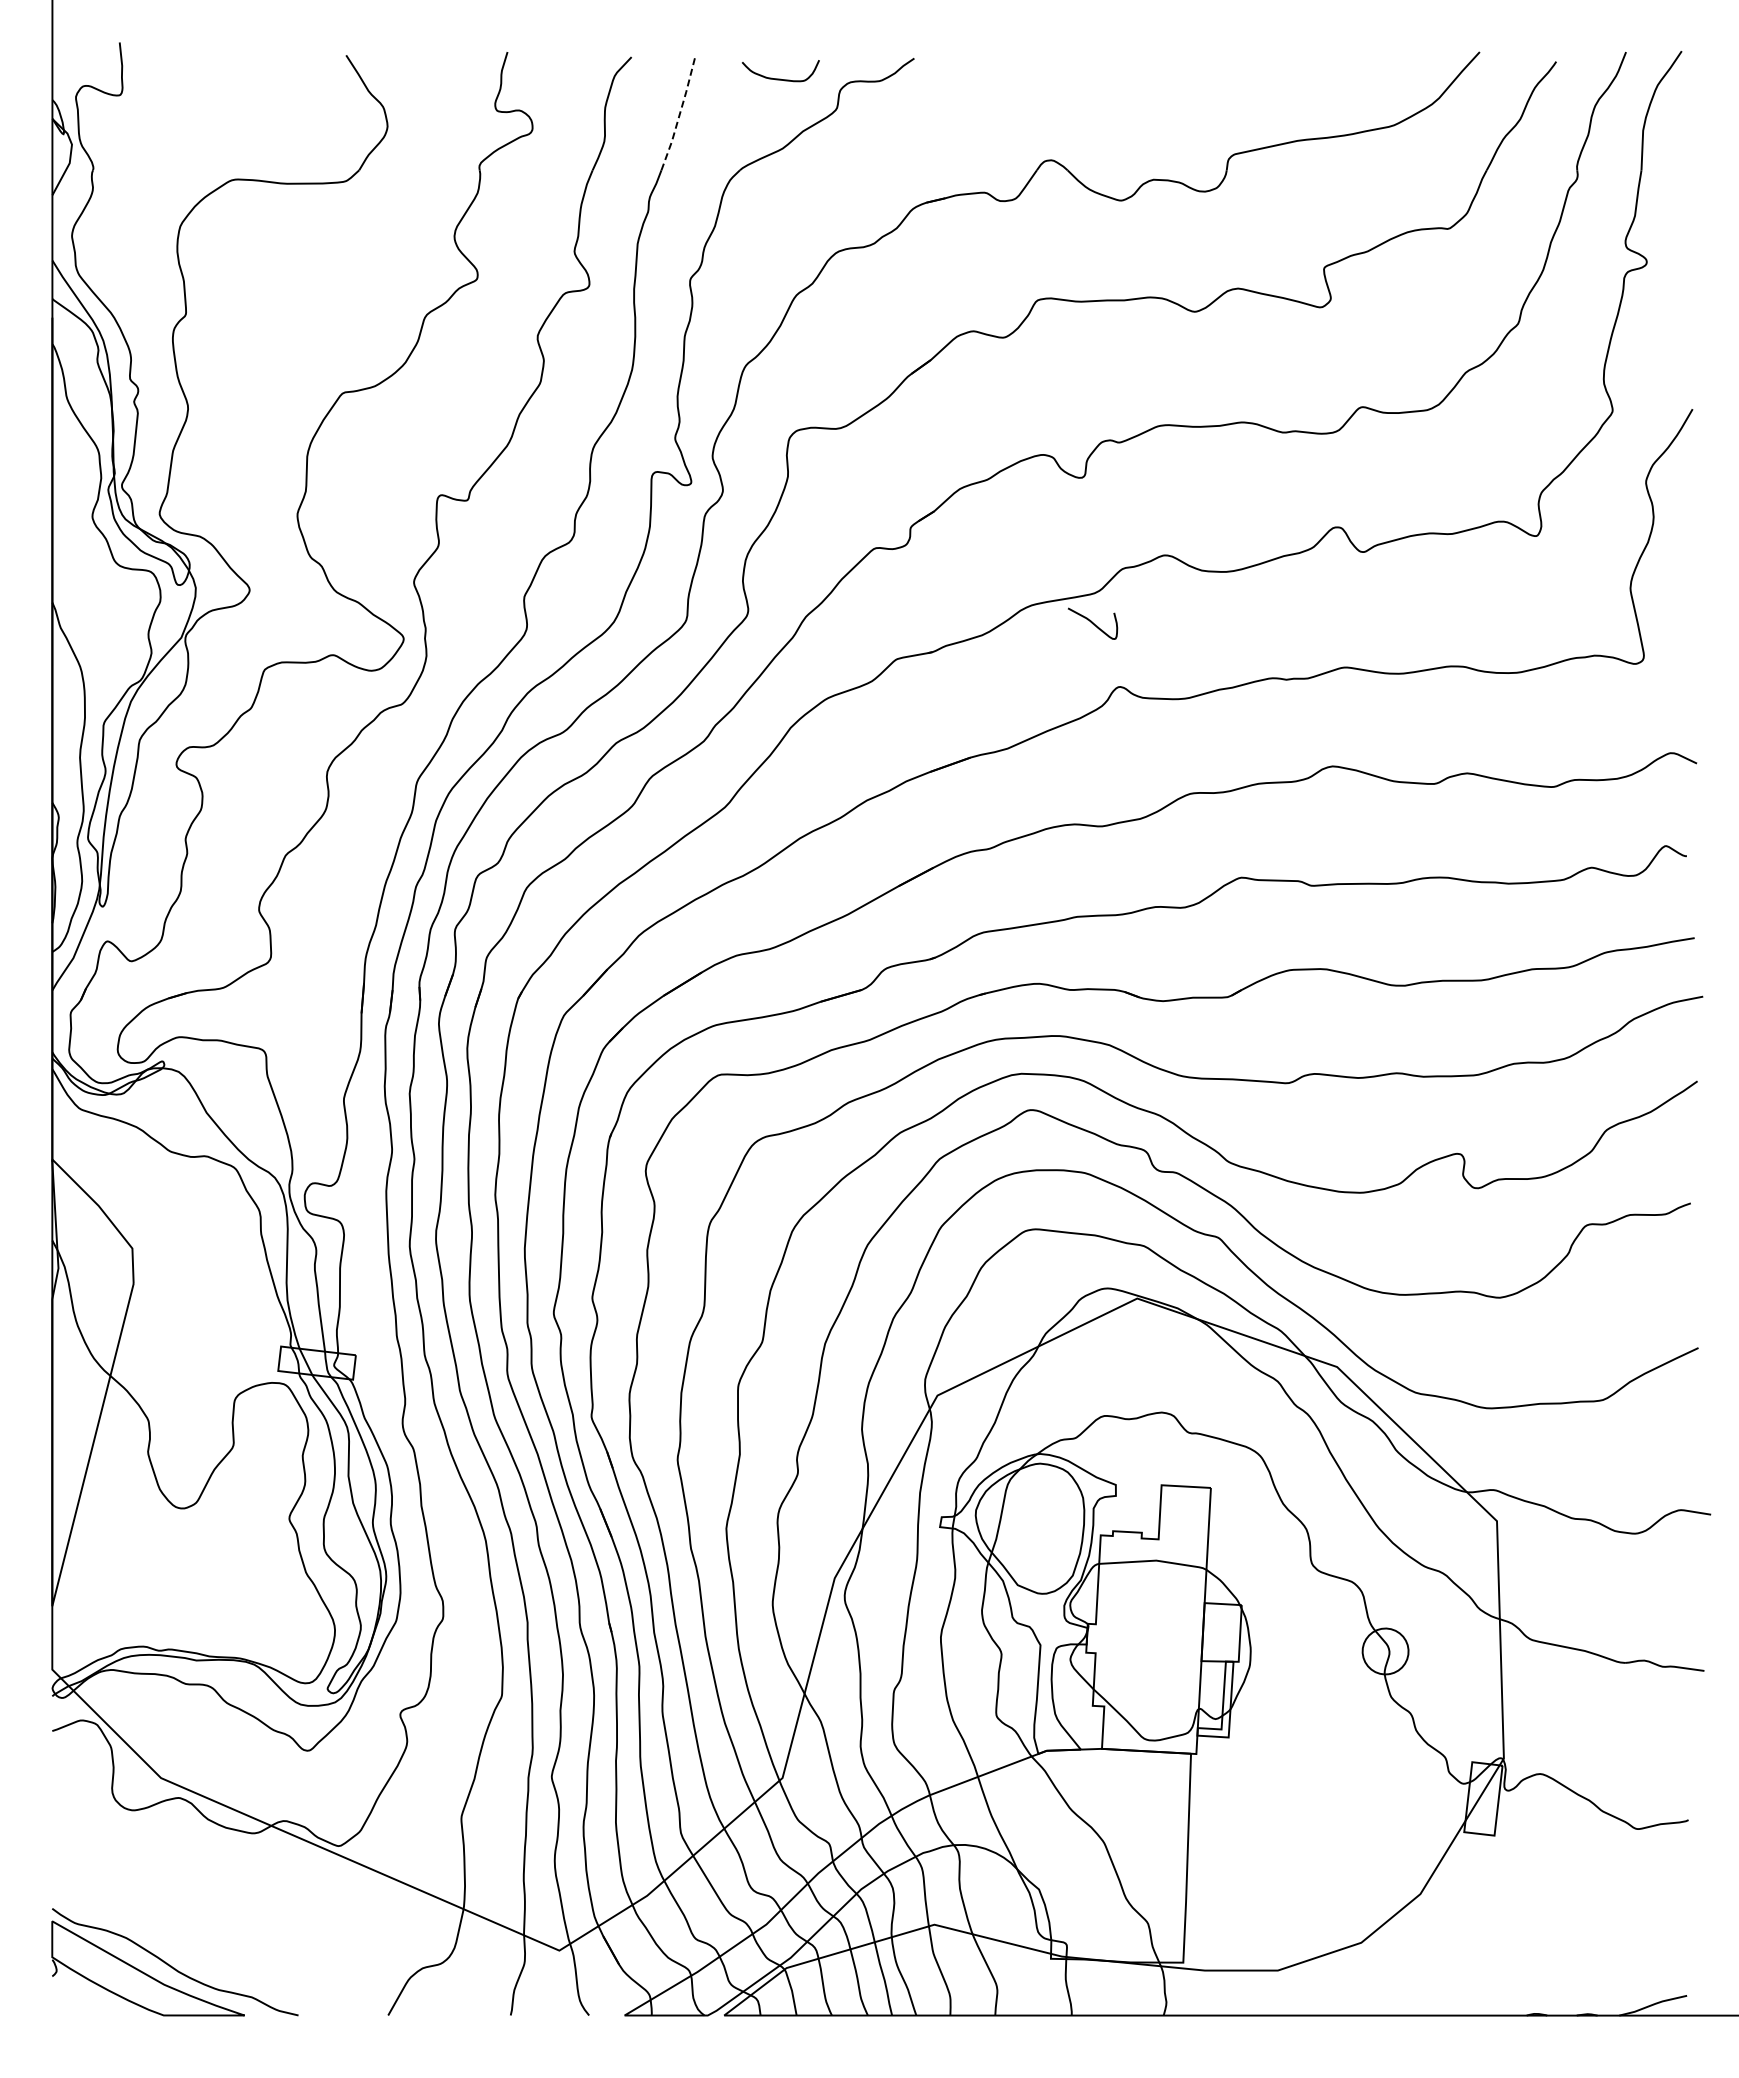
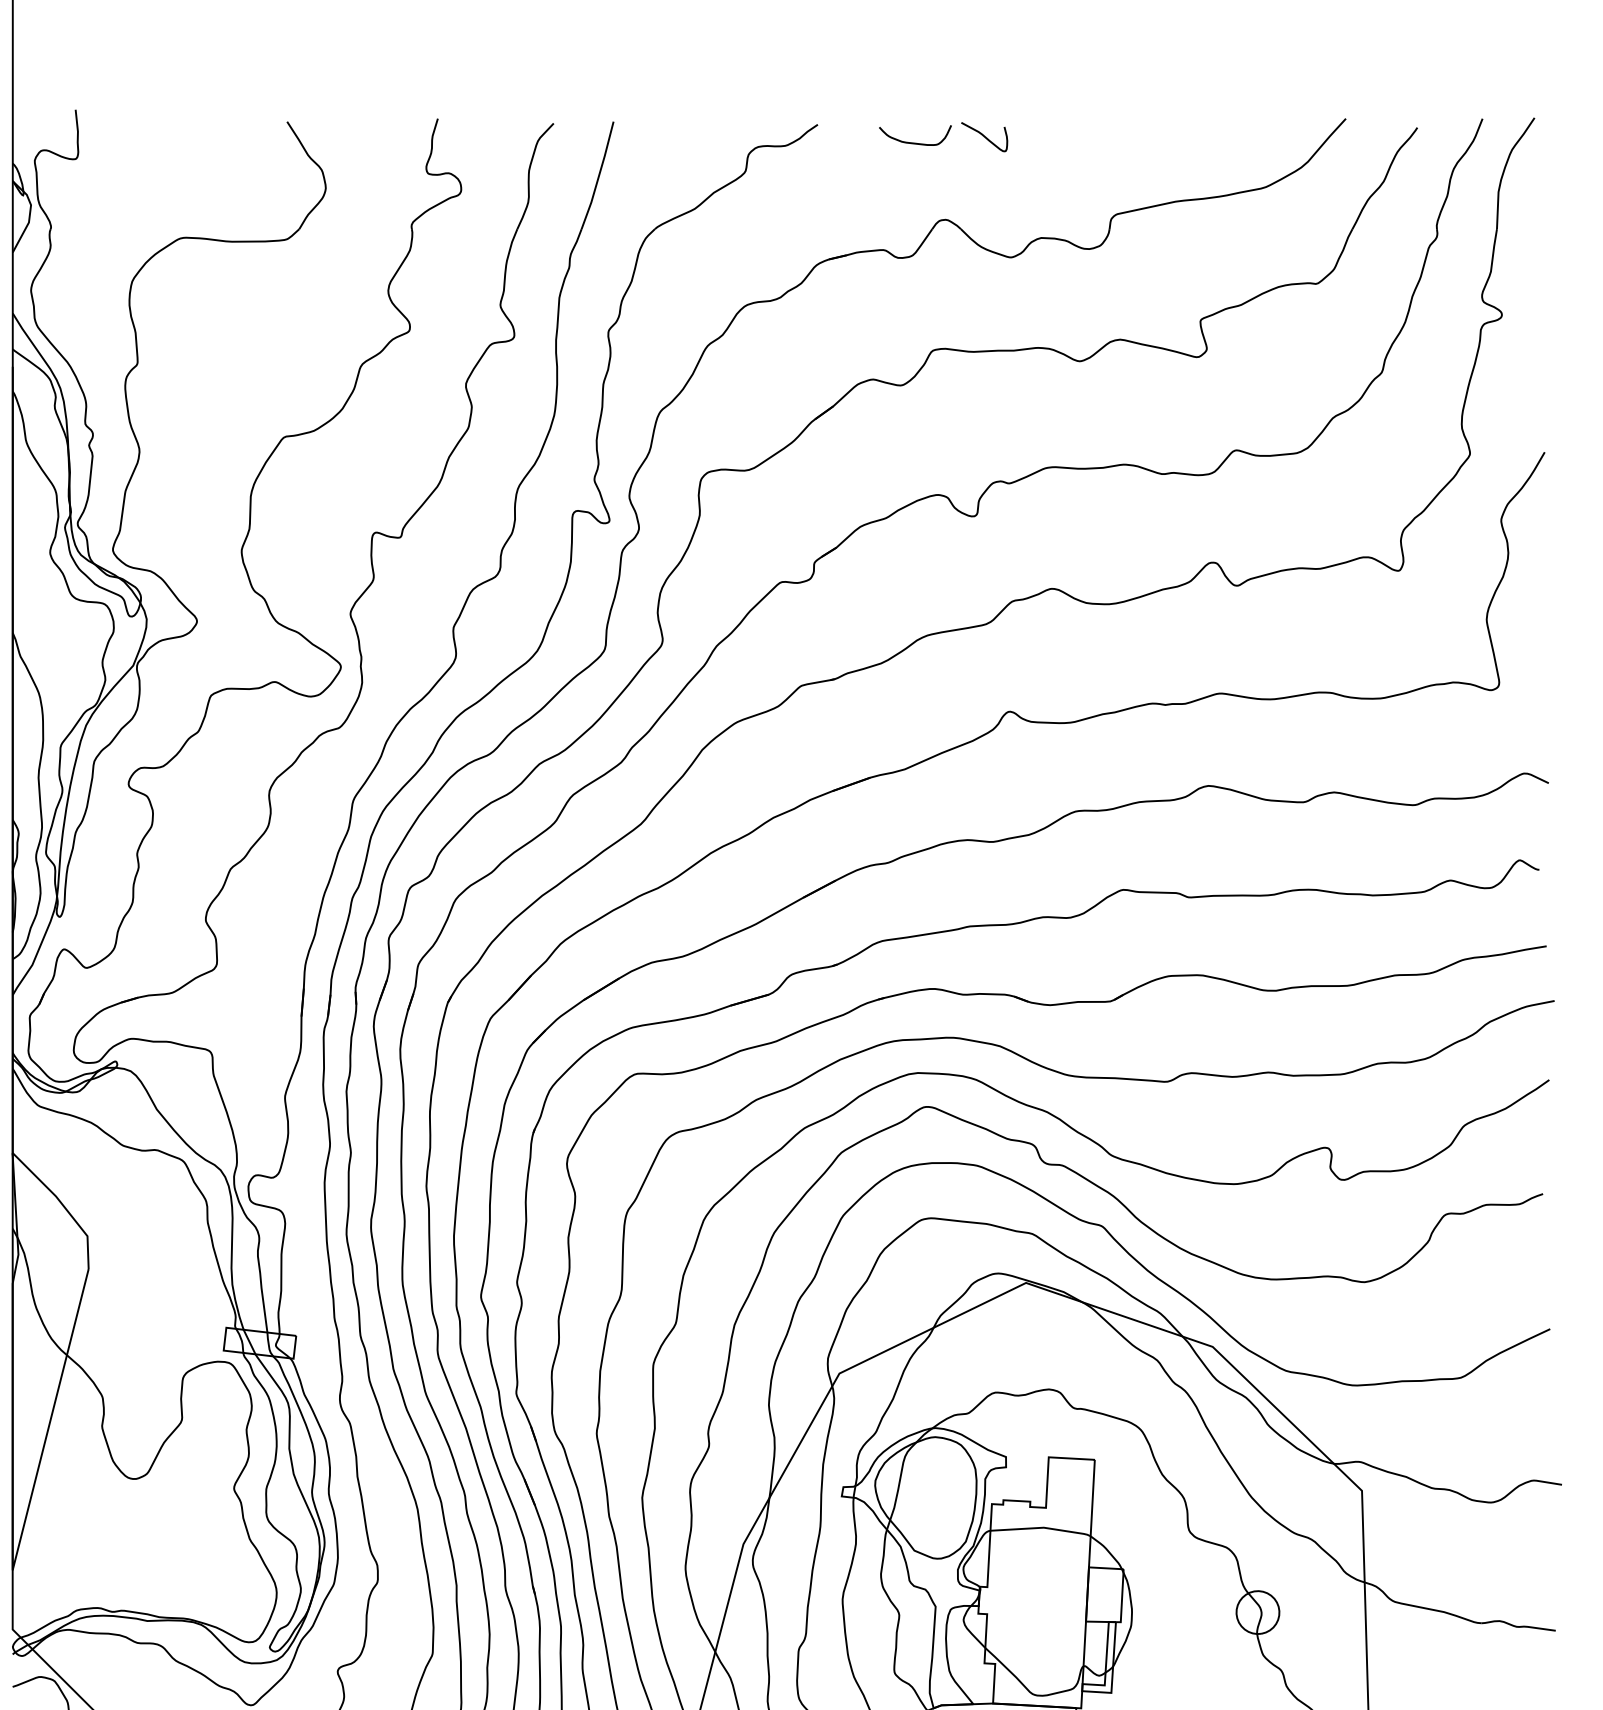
curve: (780, 78) -> (915, 142), moved
line: (680, 113) -> (599, 176), dashed -> solid
curve: (1093, 623) -> (985, 136), moved

